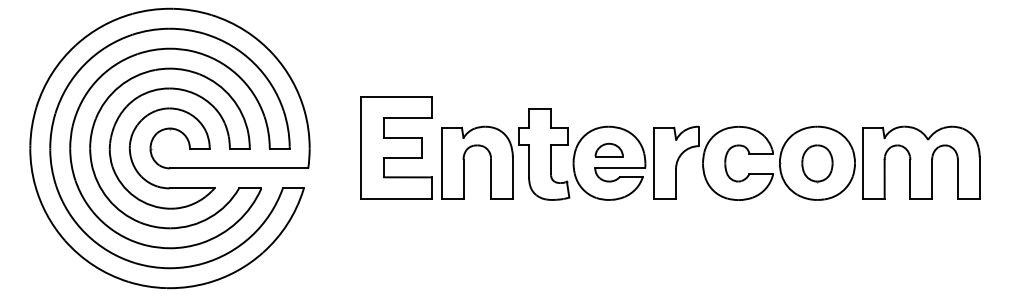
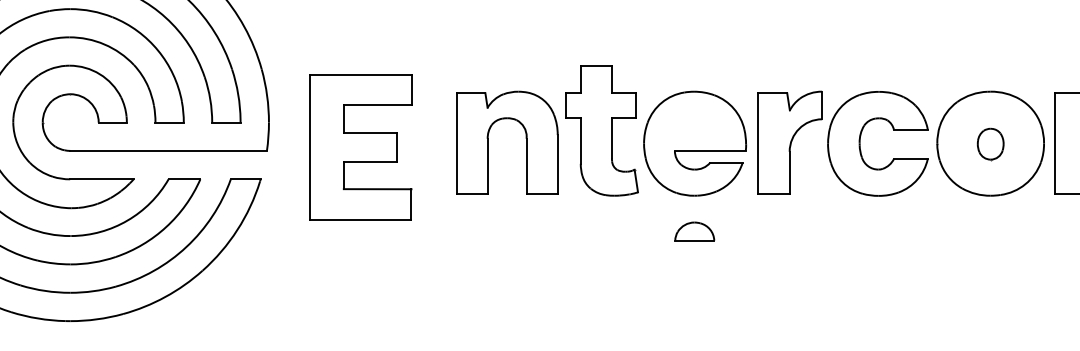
part: (396, 147) -> (361, 146), moved
part: (608, 149) -> (693, 230), moved
part: (817, 163) -> (990, 143), size x0.6

